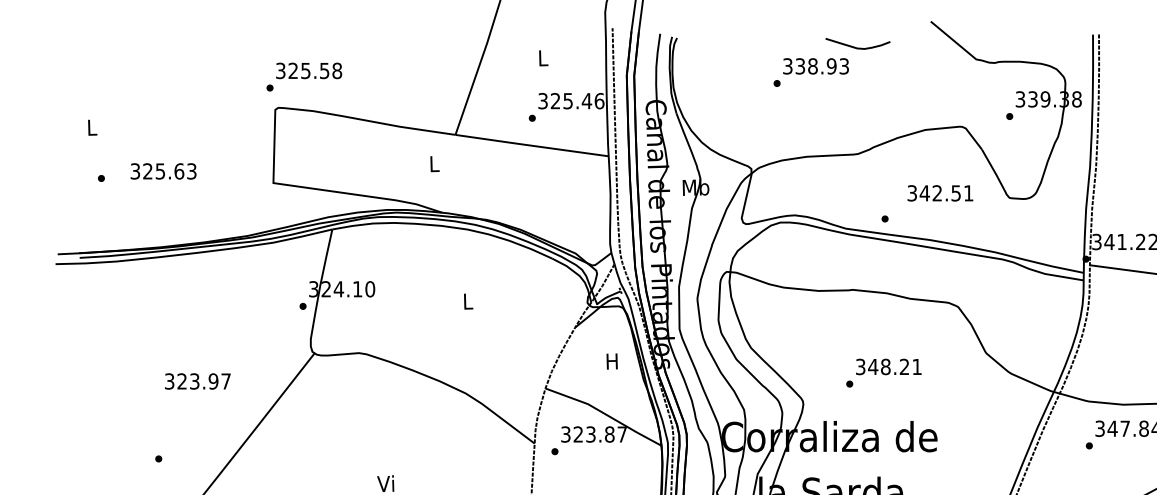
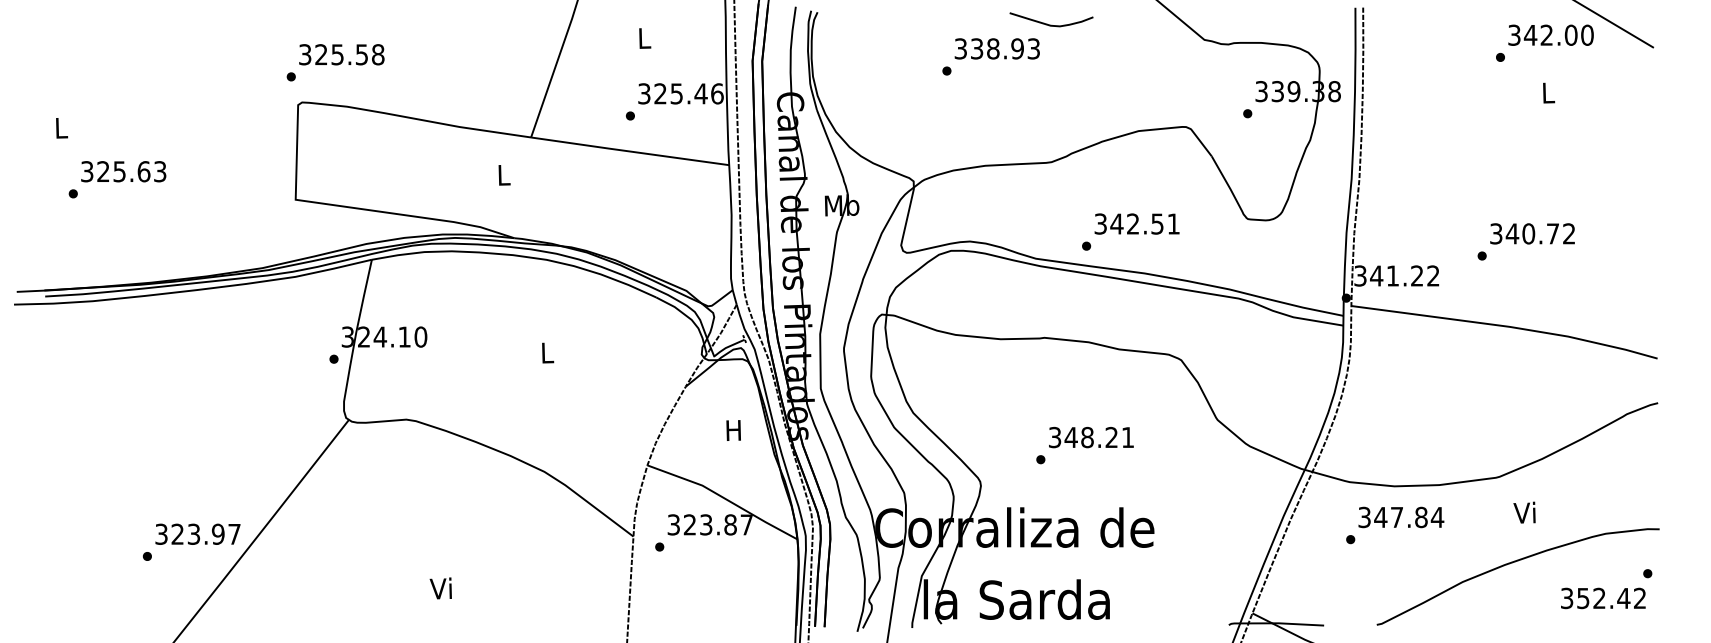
text: (163, 171) -> (123, 171), moved
text: (939, 192) -> (1136, 223), moved
text: (197, 380) -> (197, 533), moved

